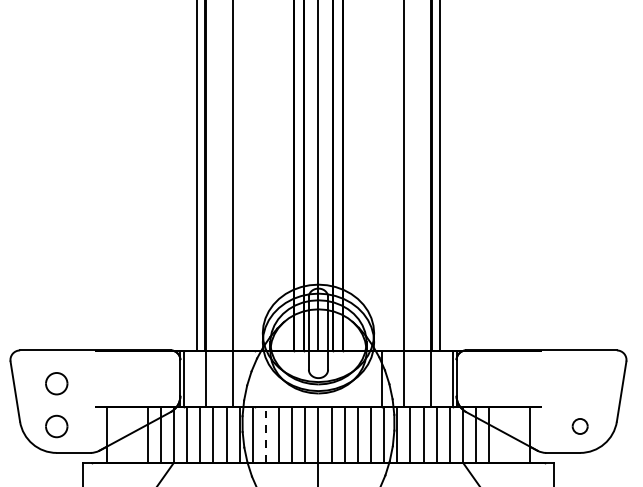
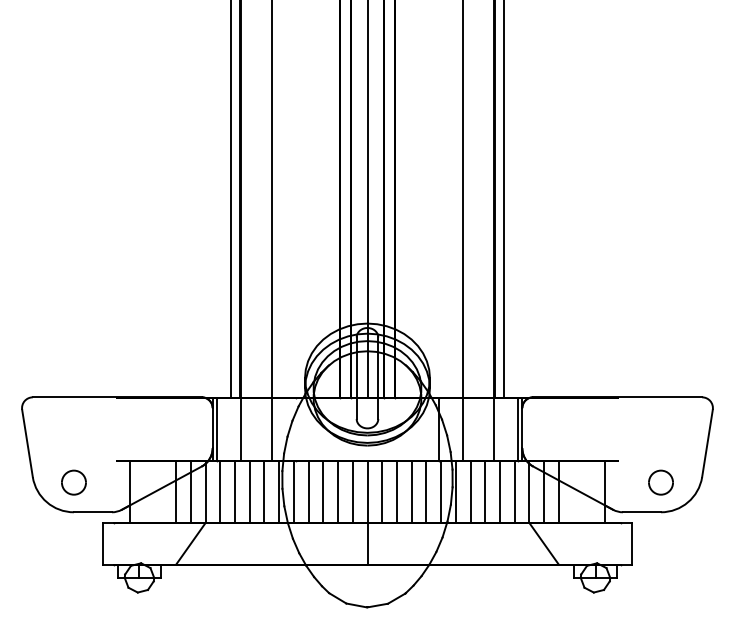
part: (56, 383) -> (73, 434), removed
part: (579, 426) -> (660, 482), size x1.43
line: (265, 434) -> (308, 491), dashed -> solid

